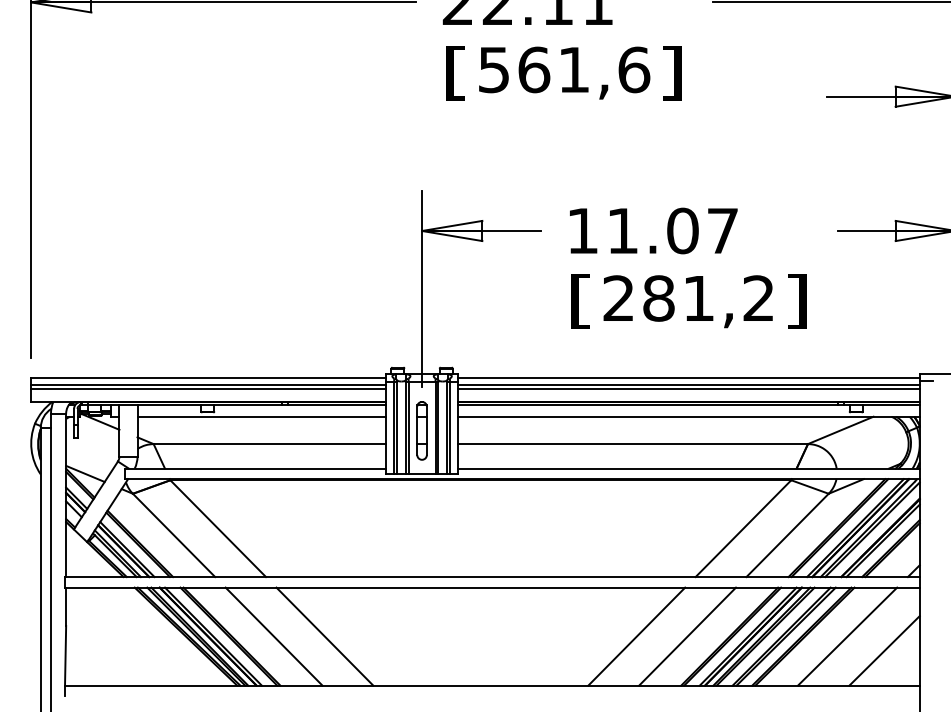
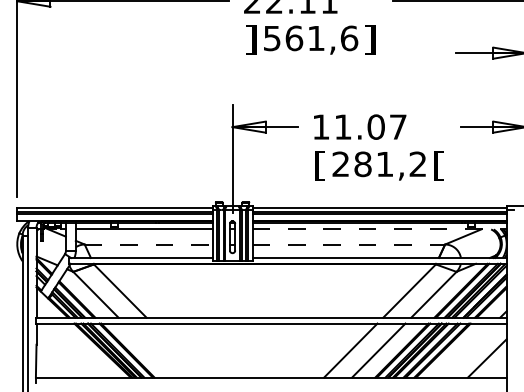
text: (456, 71) -> (251, 39), [ -> ]
text: (797, 300) -> (439, 165), ] -> [
line: (690, 416) -> (380, 229), solid -> dashed
line: (269, 444) -> (148, 244), solid -> dashed
line: (634, 444) -> (349, 244), solid -> dashed
line: (273, 636) -> (150, 350), removed
line: (323, 636) -> (178, 350), removed
line: (846, 636) -> (466, 350), removed

